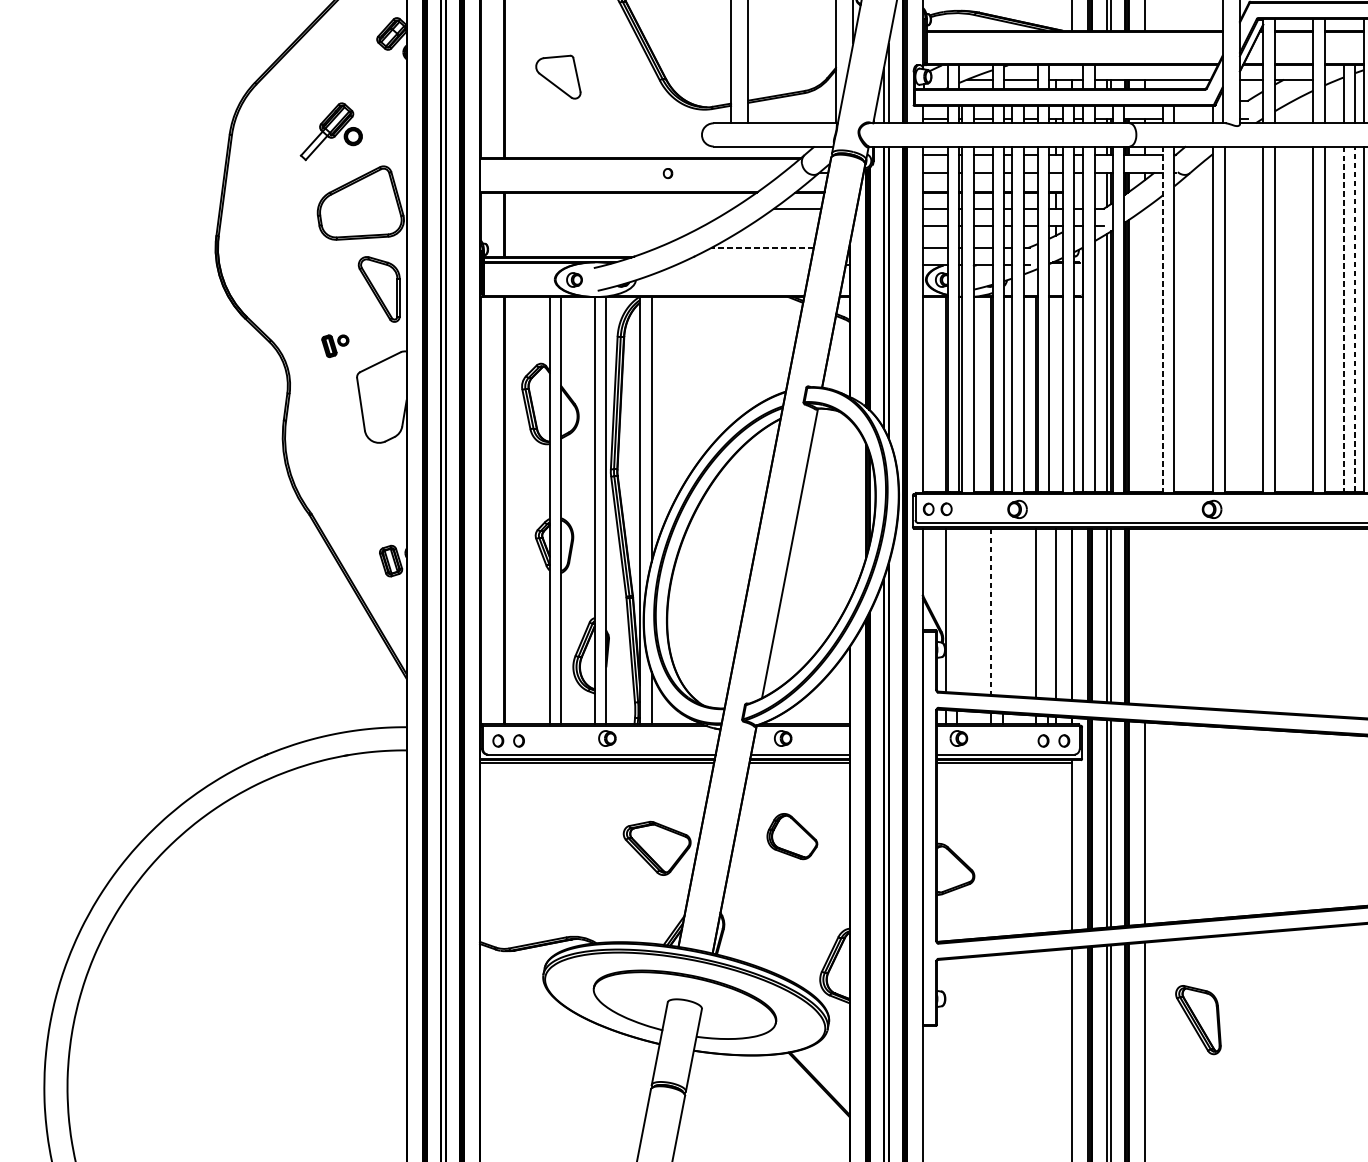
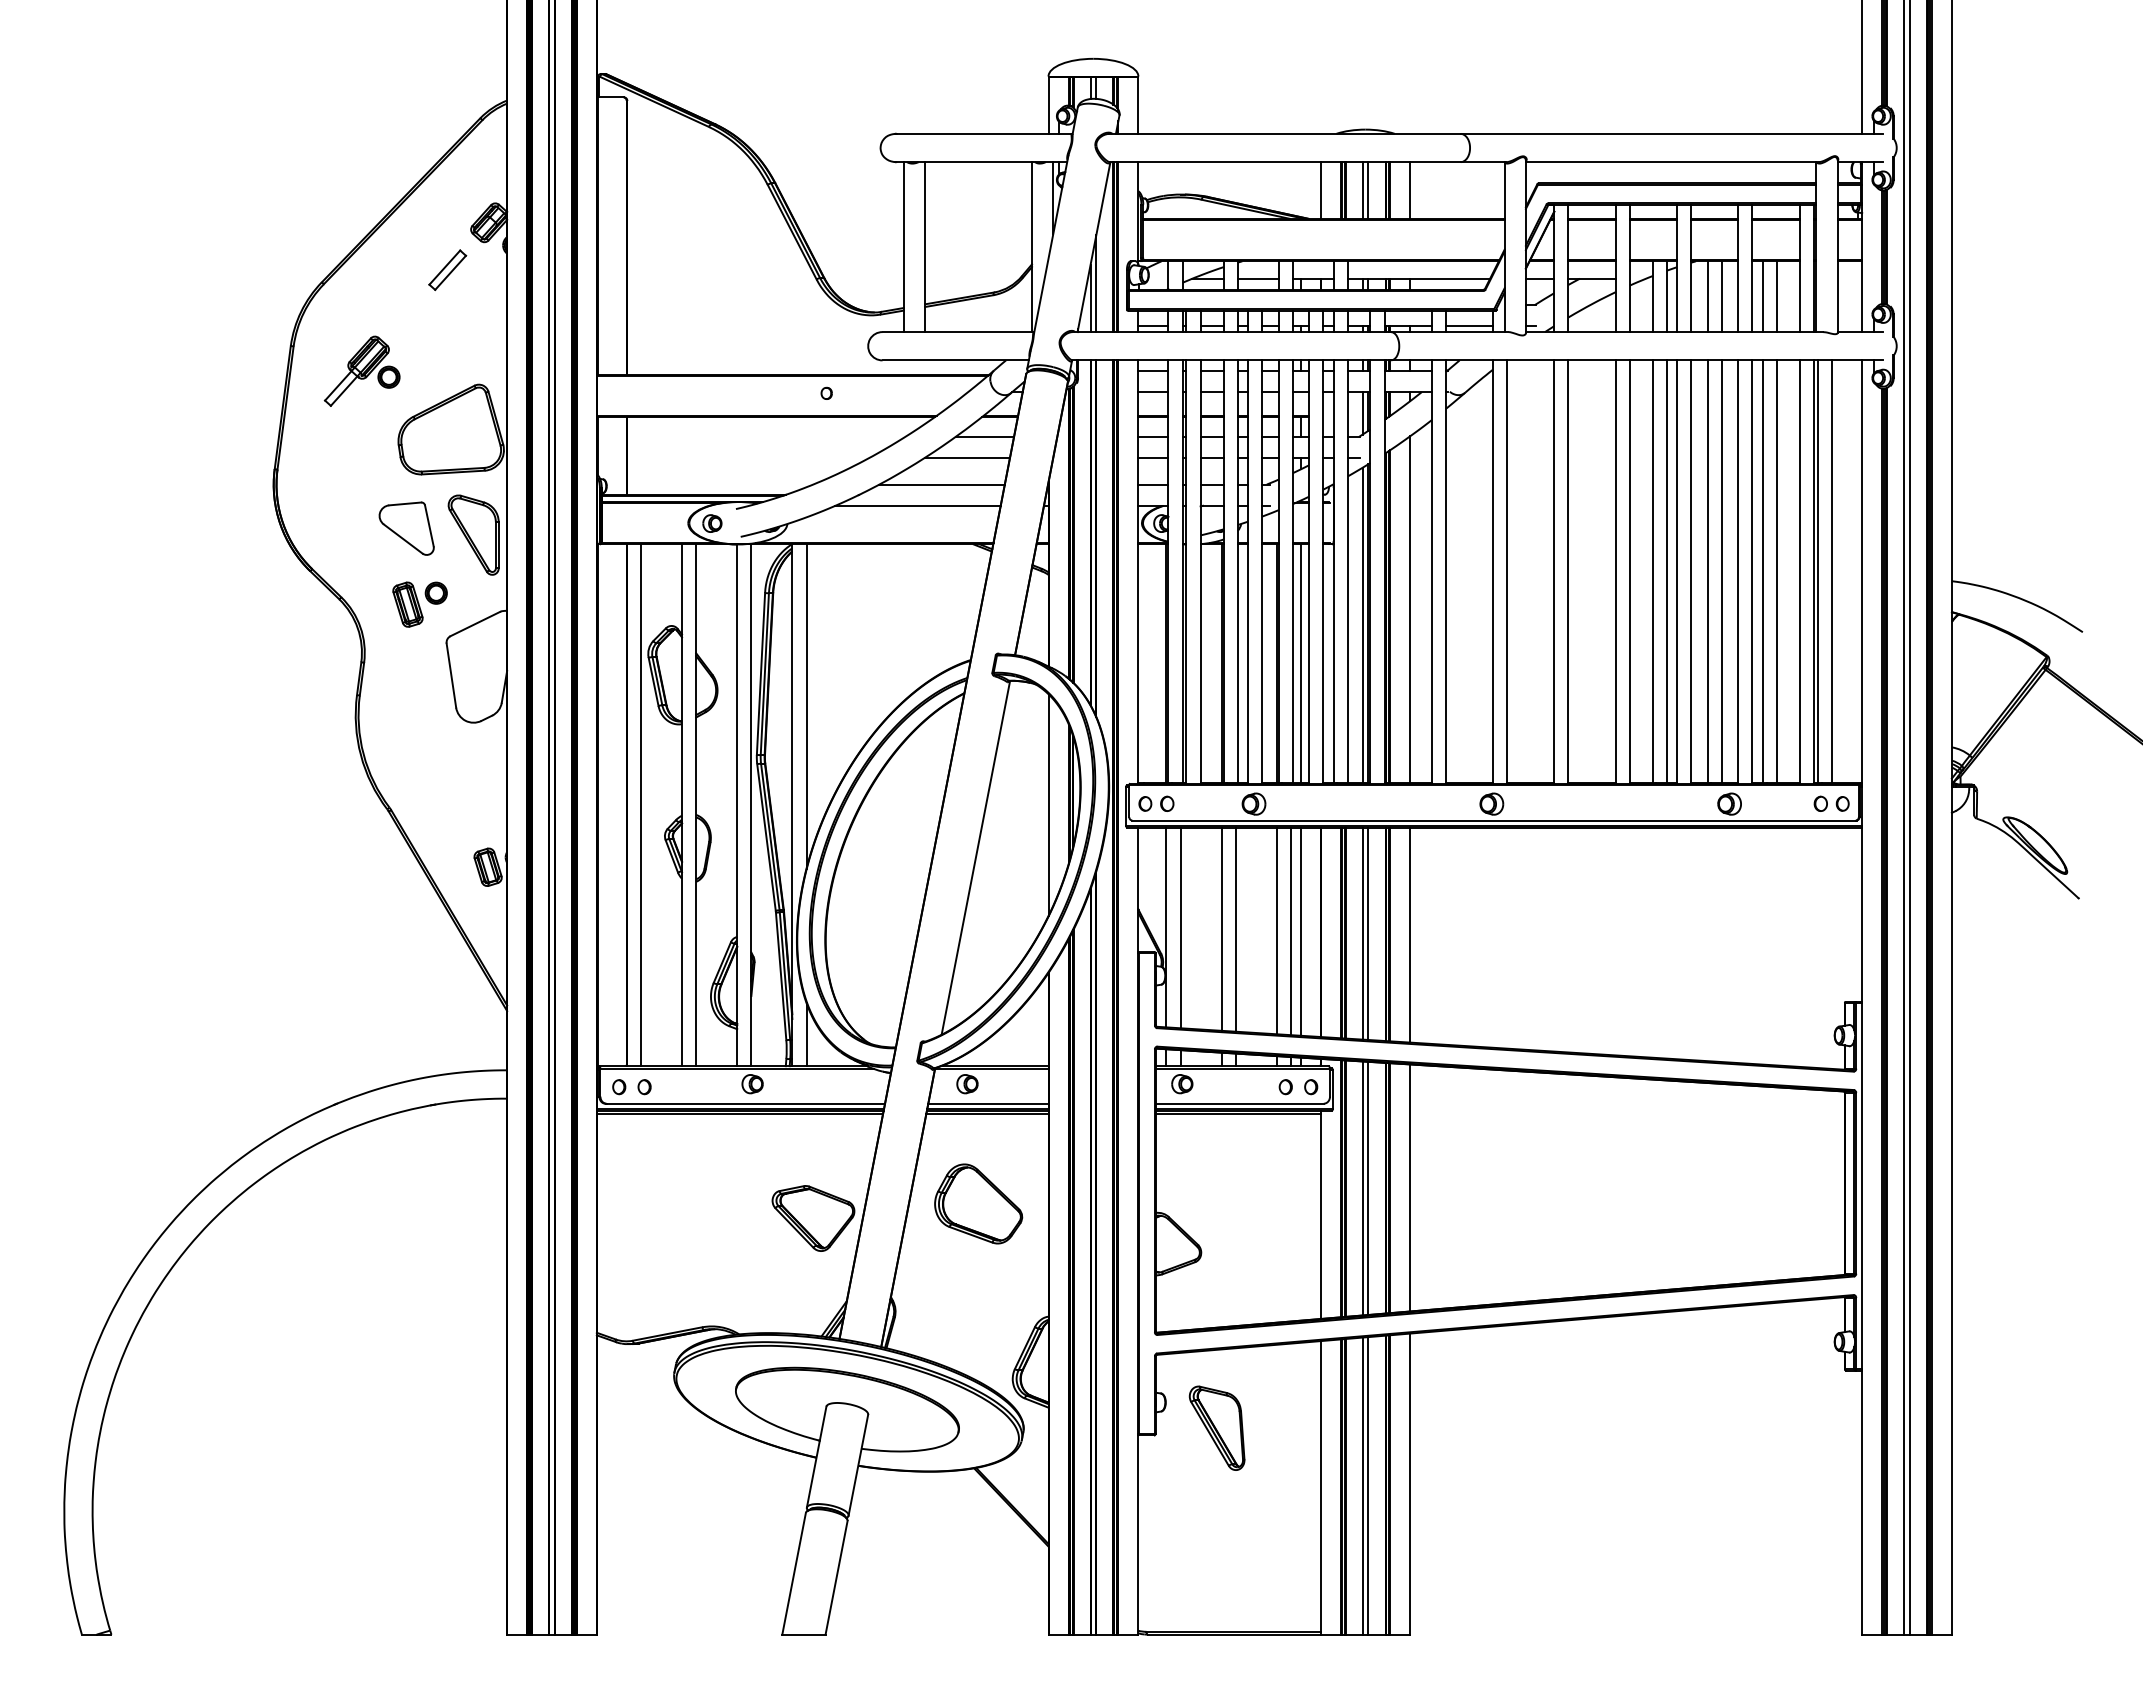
part: (357, 72) -> (447, 270), added
part: (558, 77) -> (406, 528), moved
line: (1193, 118) -> (1469, 326), added
part: (330, 131) -> (361, 370), moved
line: (782, 226) -> (966, 458), added
line: (762, 248) -> (942, 484), dashed -> solid
line: (742, 265) -> (917, 505), added
line: (1354, 319) -> (1666, 571), dashed -> solid
line: (1162, 320) -> (1431, 572), dashed -> solid
line: (1343, 320) -> (1652, 572), dashed -> solid
part: (334, 346) -> (419, 604), size x1.67
line: (1145, 350) -> (1410, 609), added
line: (1056, 394) -> (1301, 663), added
line: (849, 509) -> (1048, 804), added
line: (516, 510) -> (641, 805), added
line: (957, 610) -> (1180, 927), added
line: (990, 612) -> (1221, 929), dashed -> solid
line: (1002, 612) -> (1235, 929), added
line: (1047, 613) -> (1290, 931), added
line: (1145, 616) -> (1410, 934), added
part: (792, 836) -> (978, 1203), size x1.43
part: (1197, 1019) -> (1216, 1427), moved

